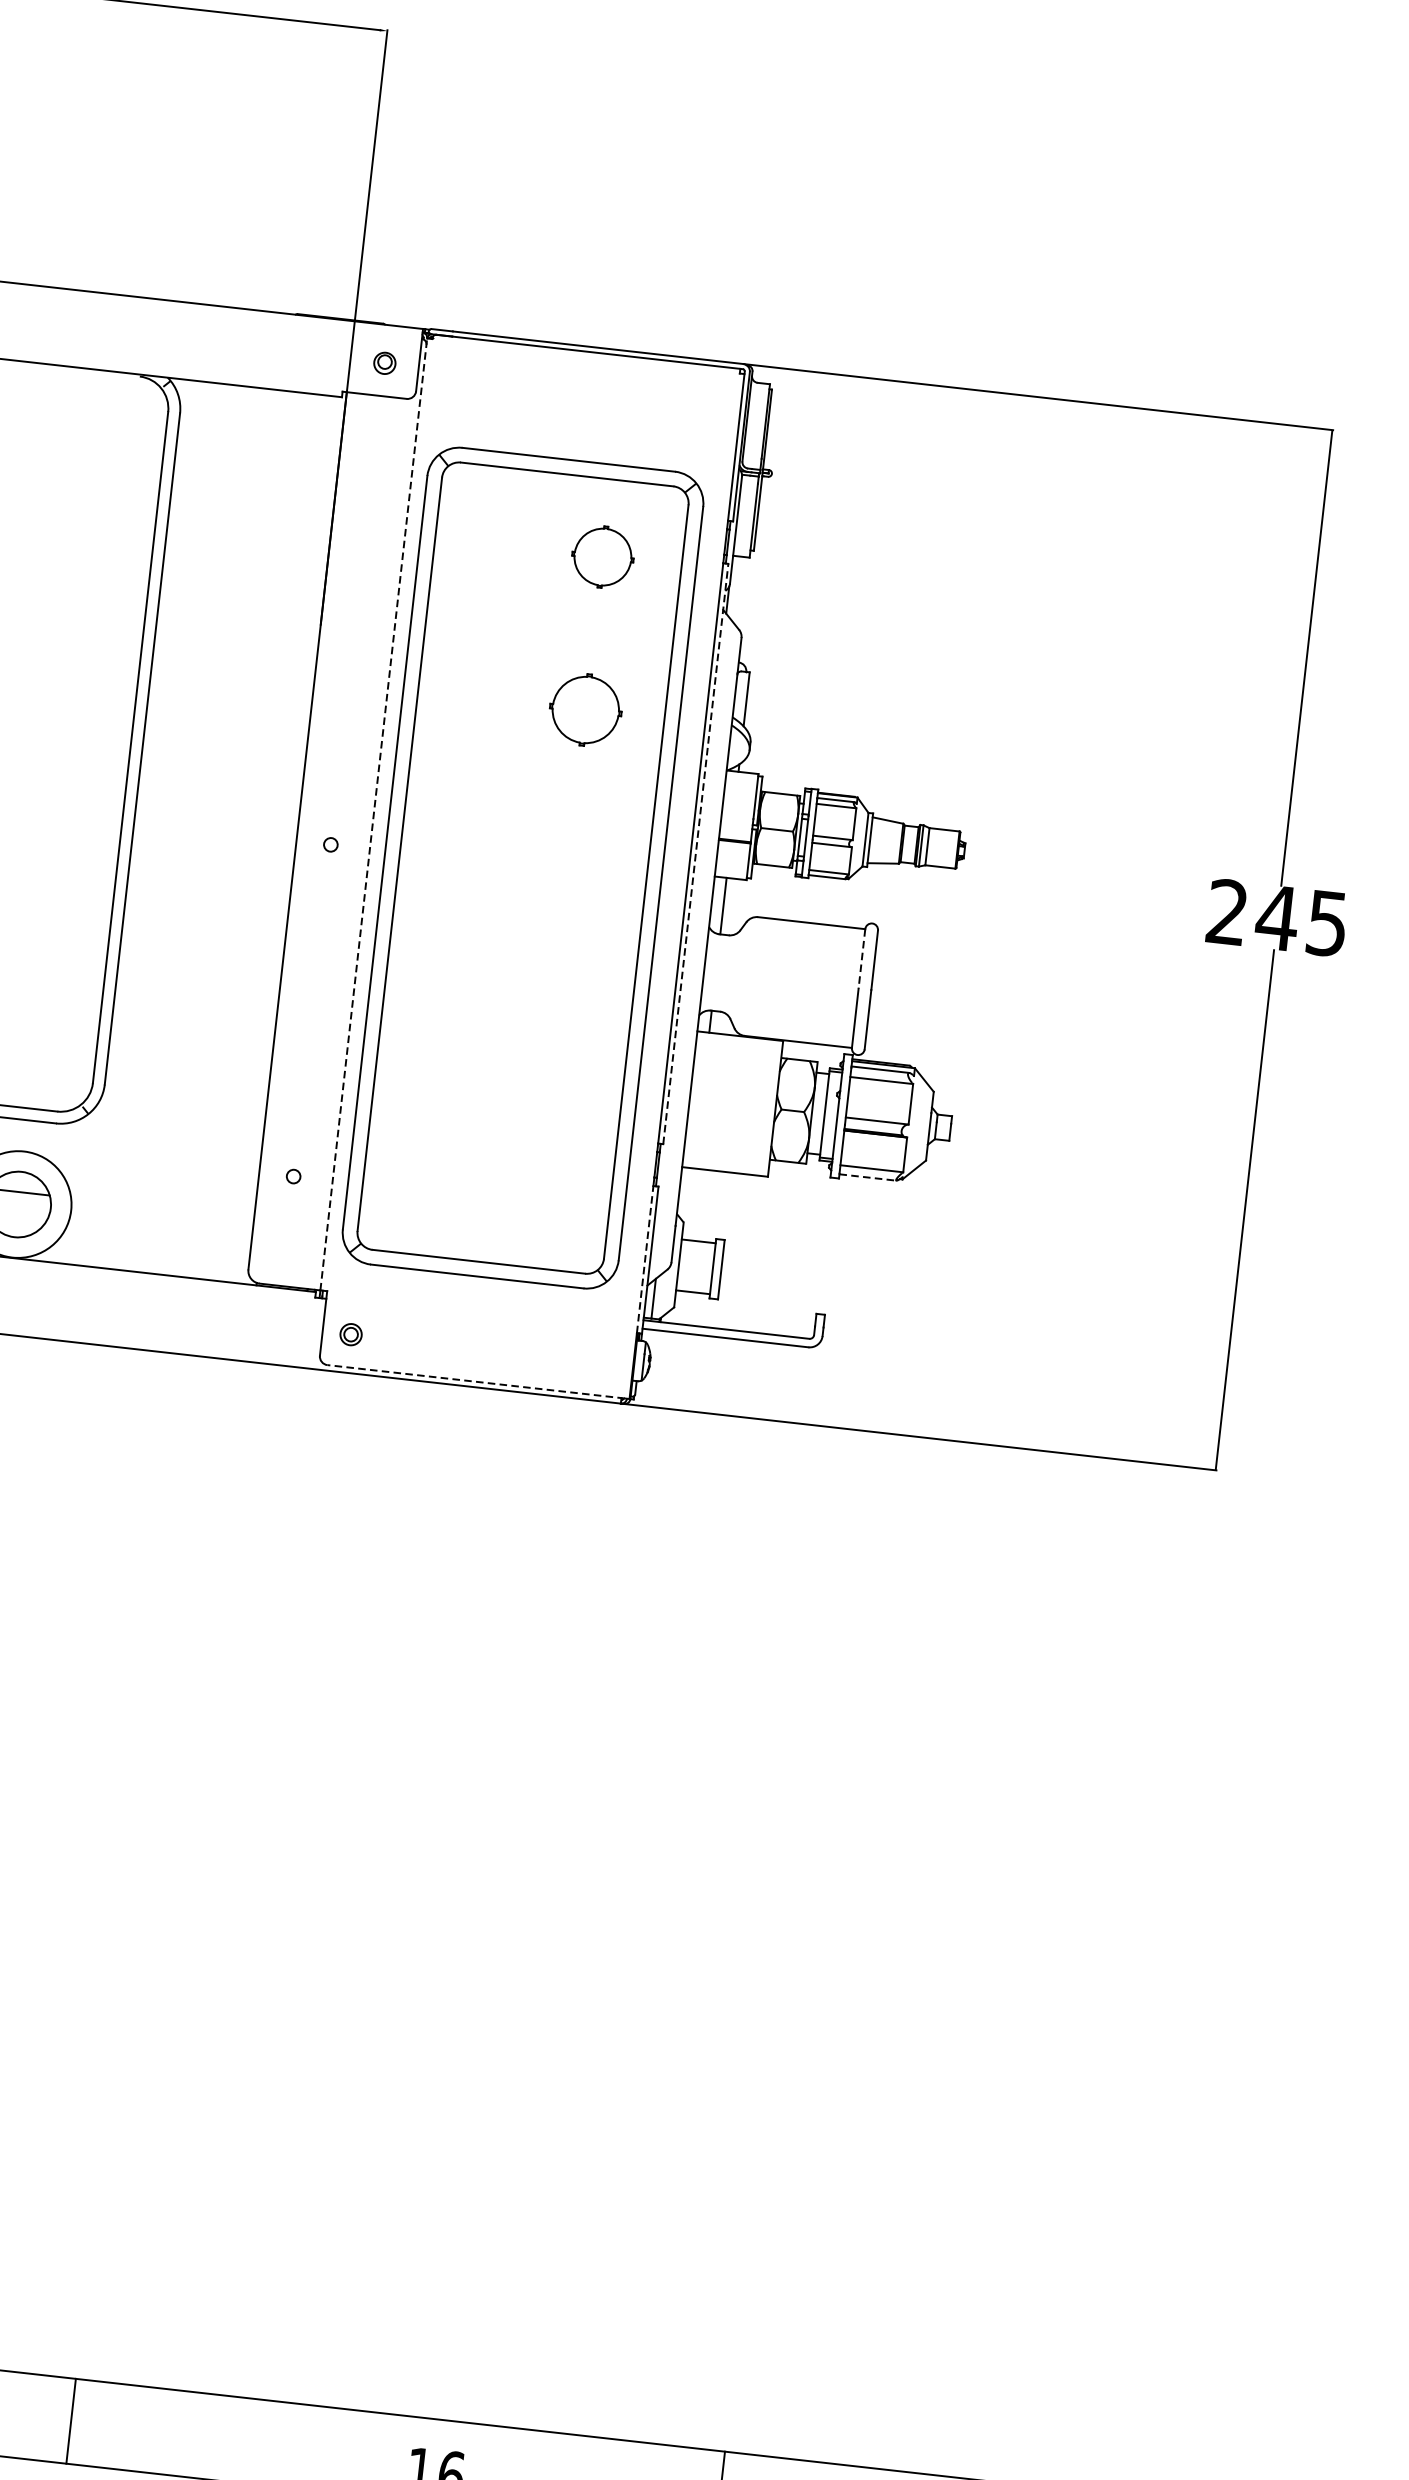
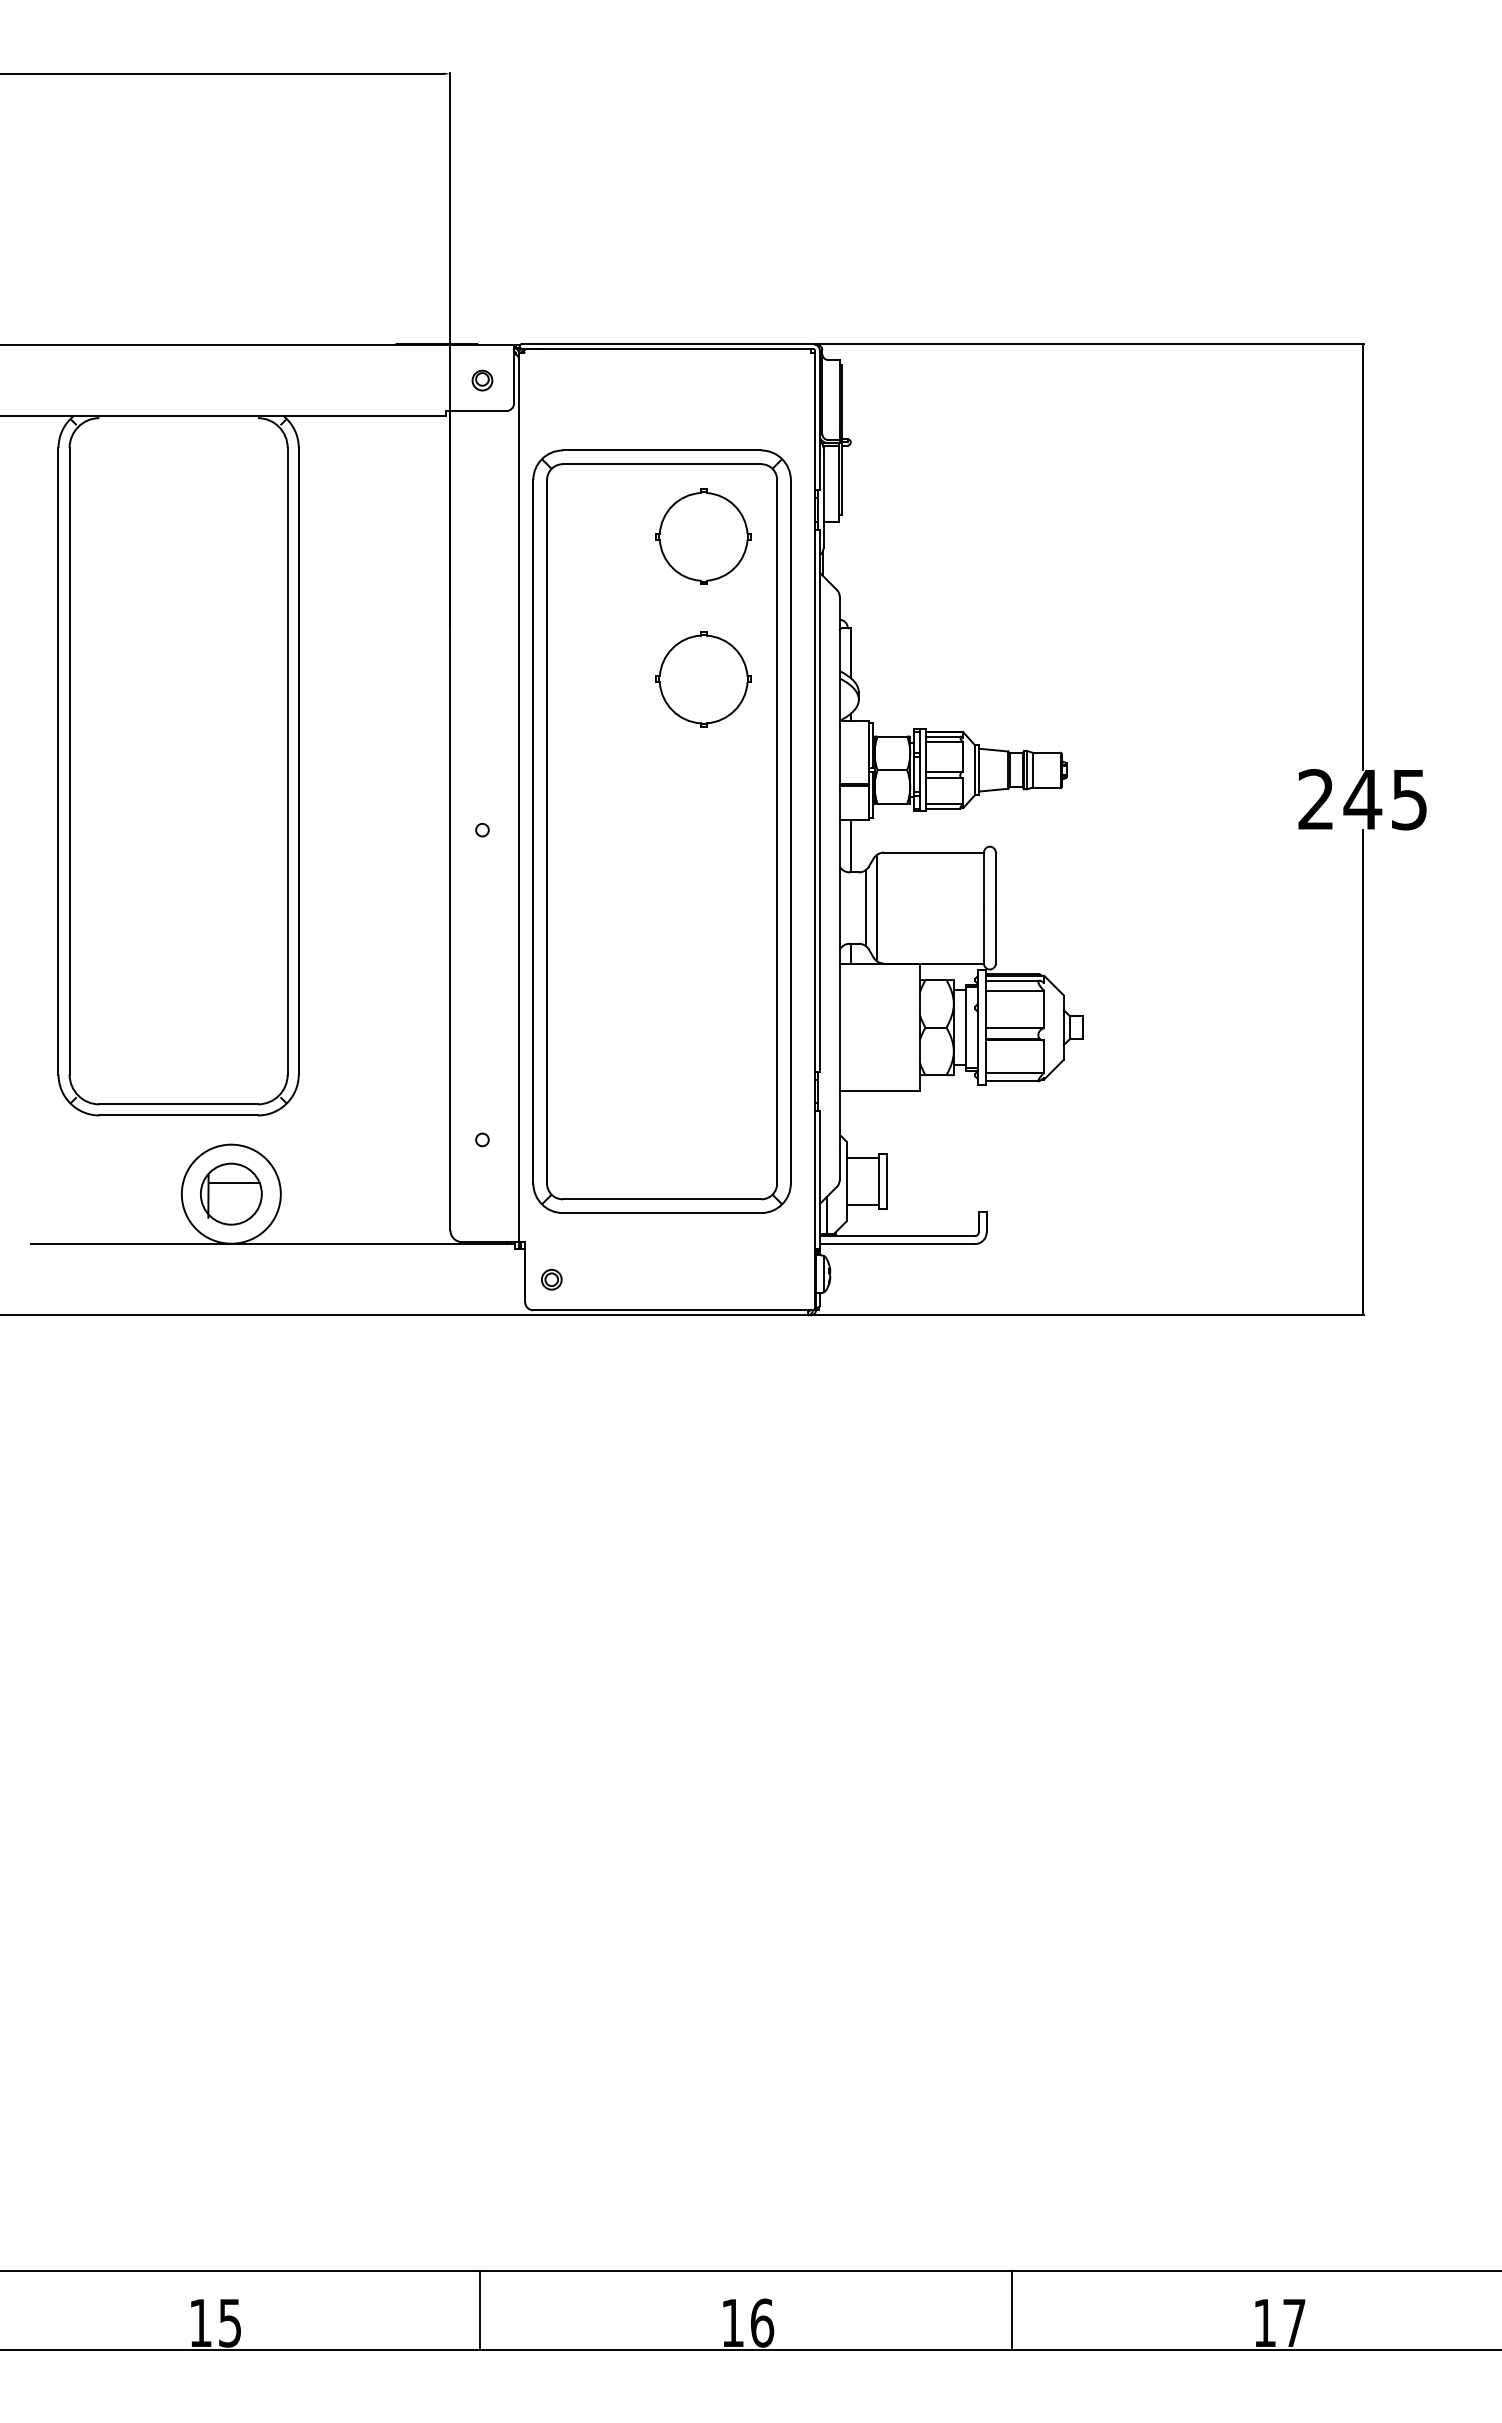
part: (602, 556) -> (703, 536), size x1.67
part: (585, 710) -> (703, 679), size x1.43
line: (373, 814) -> (518, 797), dashed -> solid
line: (695, 853) -> (819, 800), dashed -> solid
line: (861, 958) -> (983, 880), dashed -> solid
line: (731, 973) -> (865, 907), added
line: (744, 975) -> (877, 907), added
line: (868, 1177) -> (1012, 1081), dashed -> solid
line: (645, 1260) -> (815, 1180), dashed -> solid
line: (476, 1382) -> (672, 1310), dashed -> solid
line: (71, 2421) -> (480, 2310), moved

